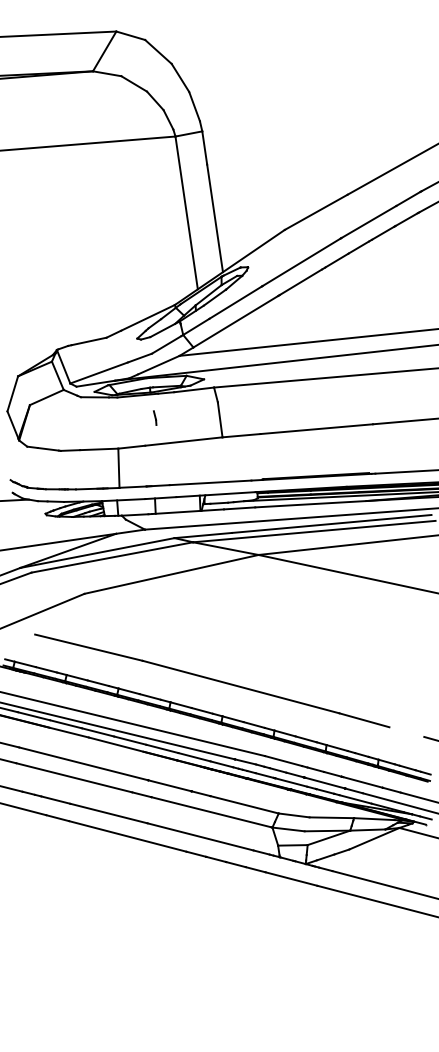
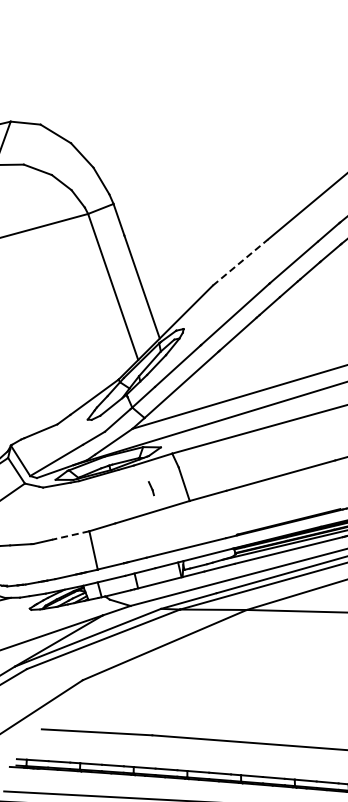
line: (316, 212) -> (240, 262), solid -> dashed
line: (155, 417) -> (151, 487), moved
line: (98, 449) -> (70, 535), solid -> dashed

